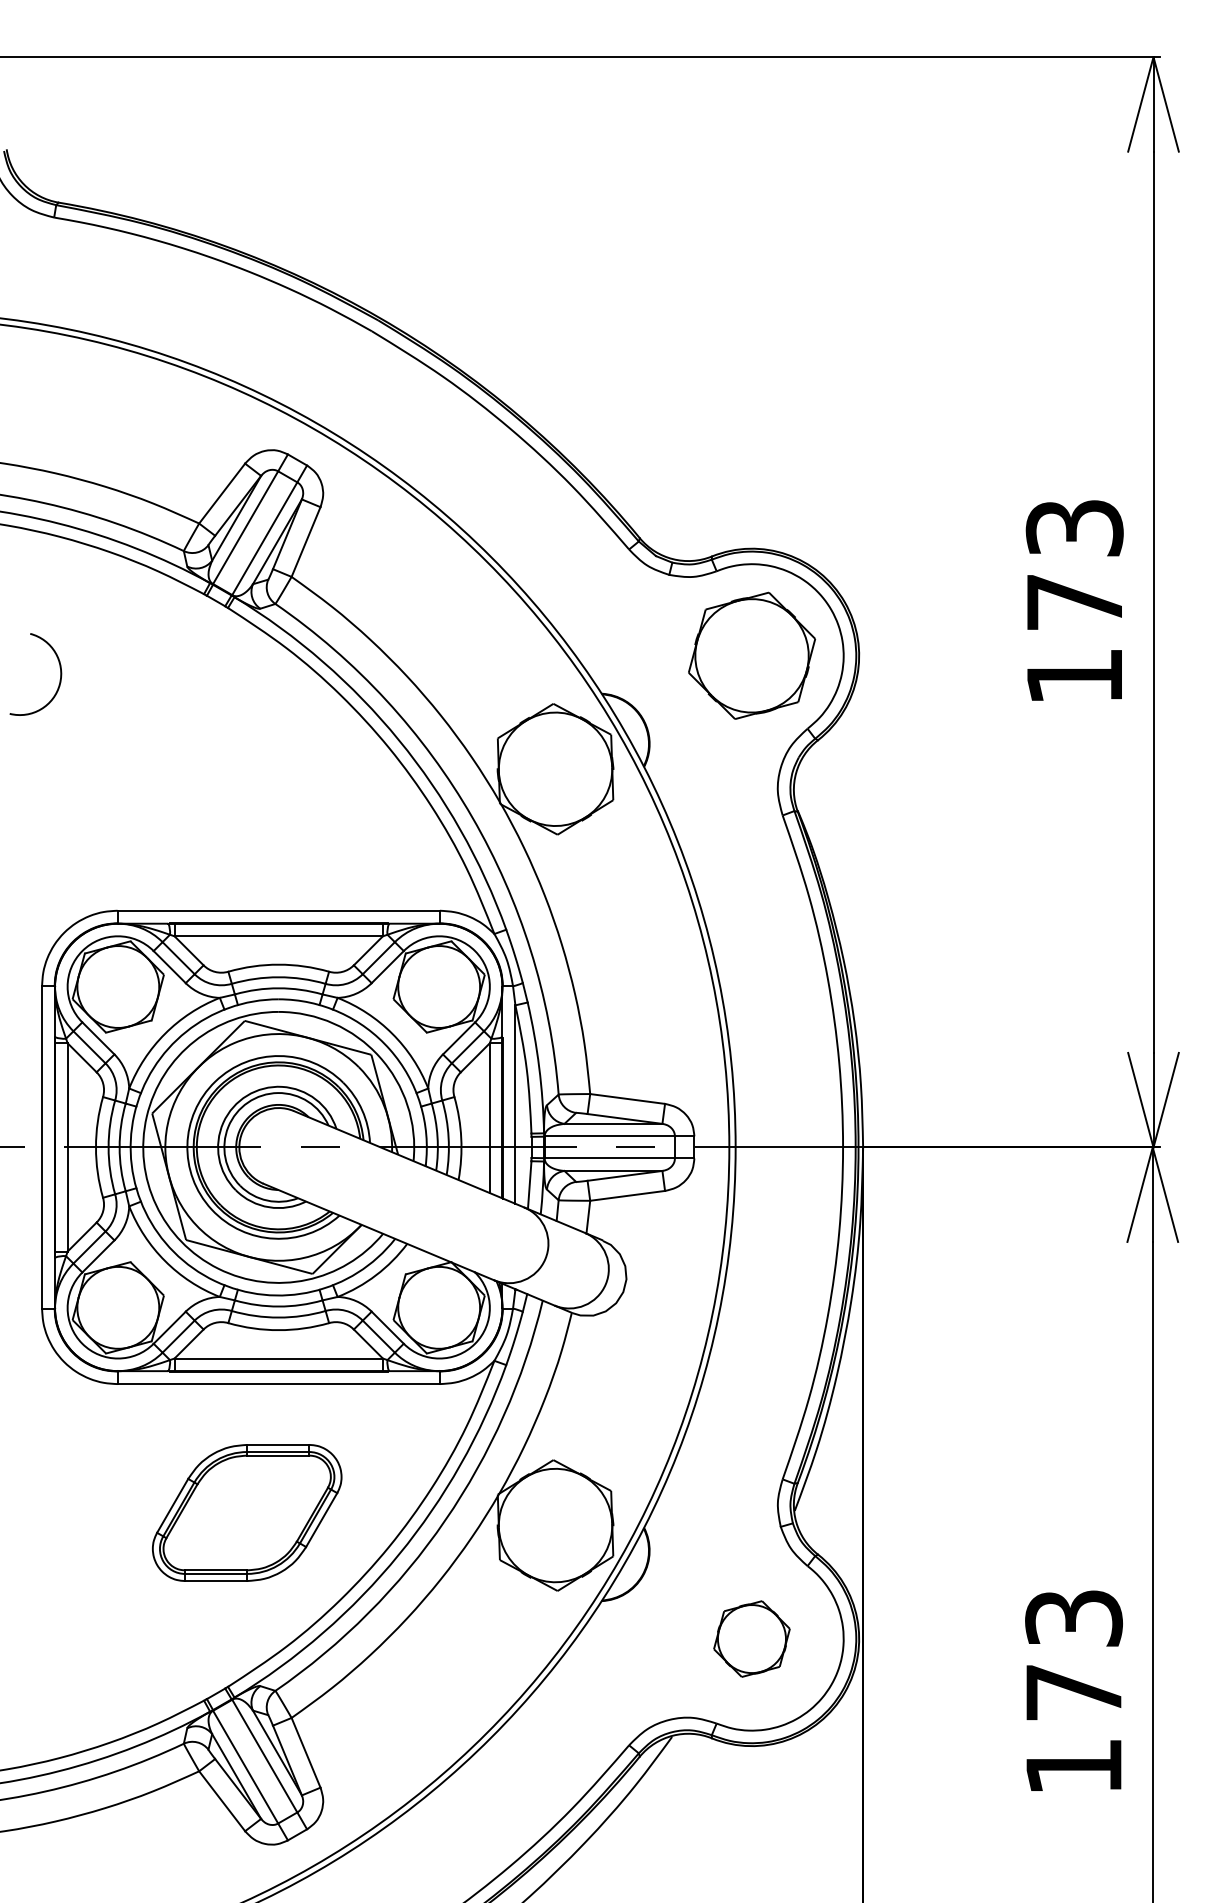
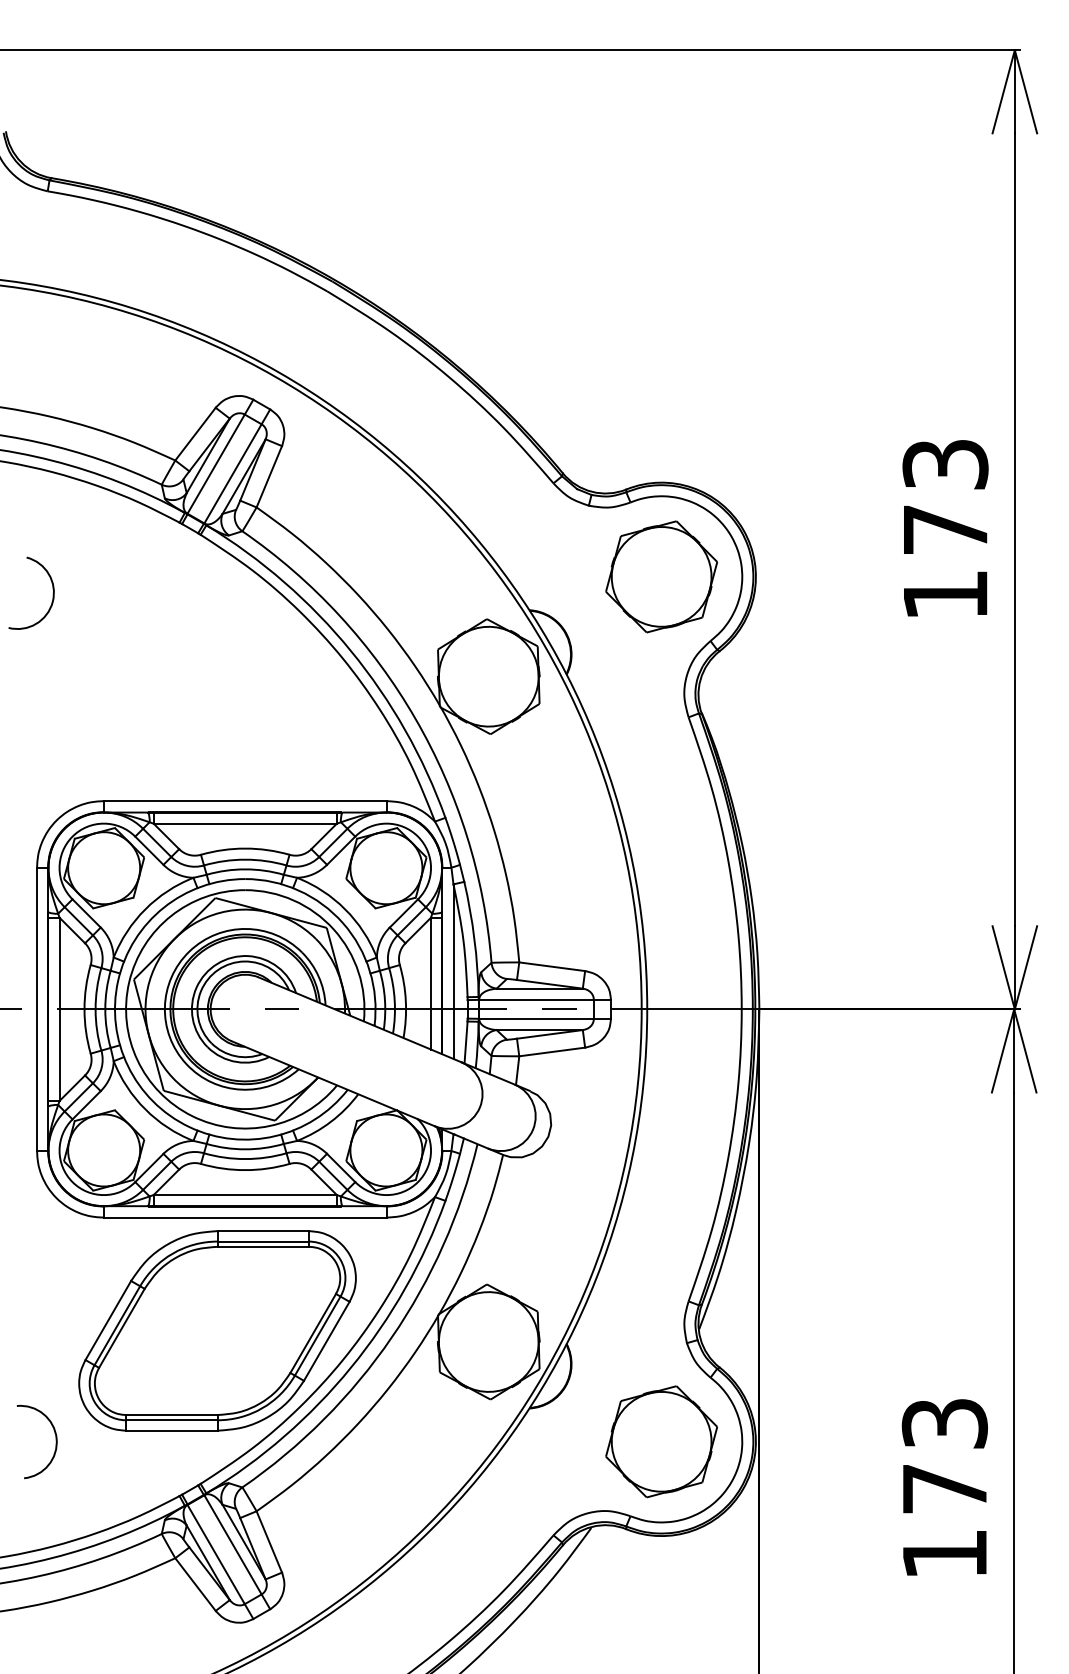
part: (247, 1512) -> (217, 1330), size x1.67
arc: (63, 1638) -> (55, 1441), added
part: (751, 1638) -> (661, 1441), size x1.67

